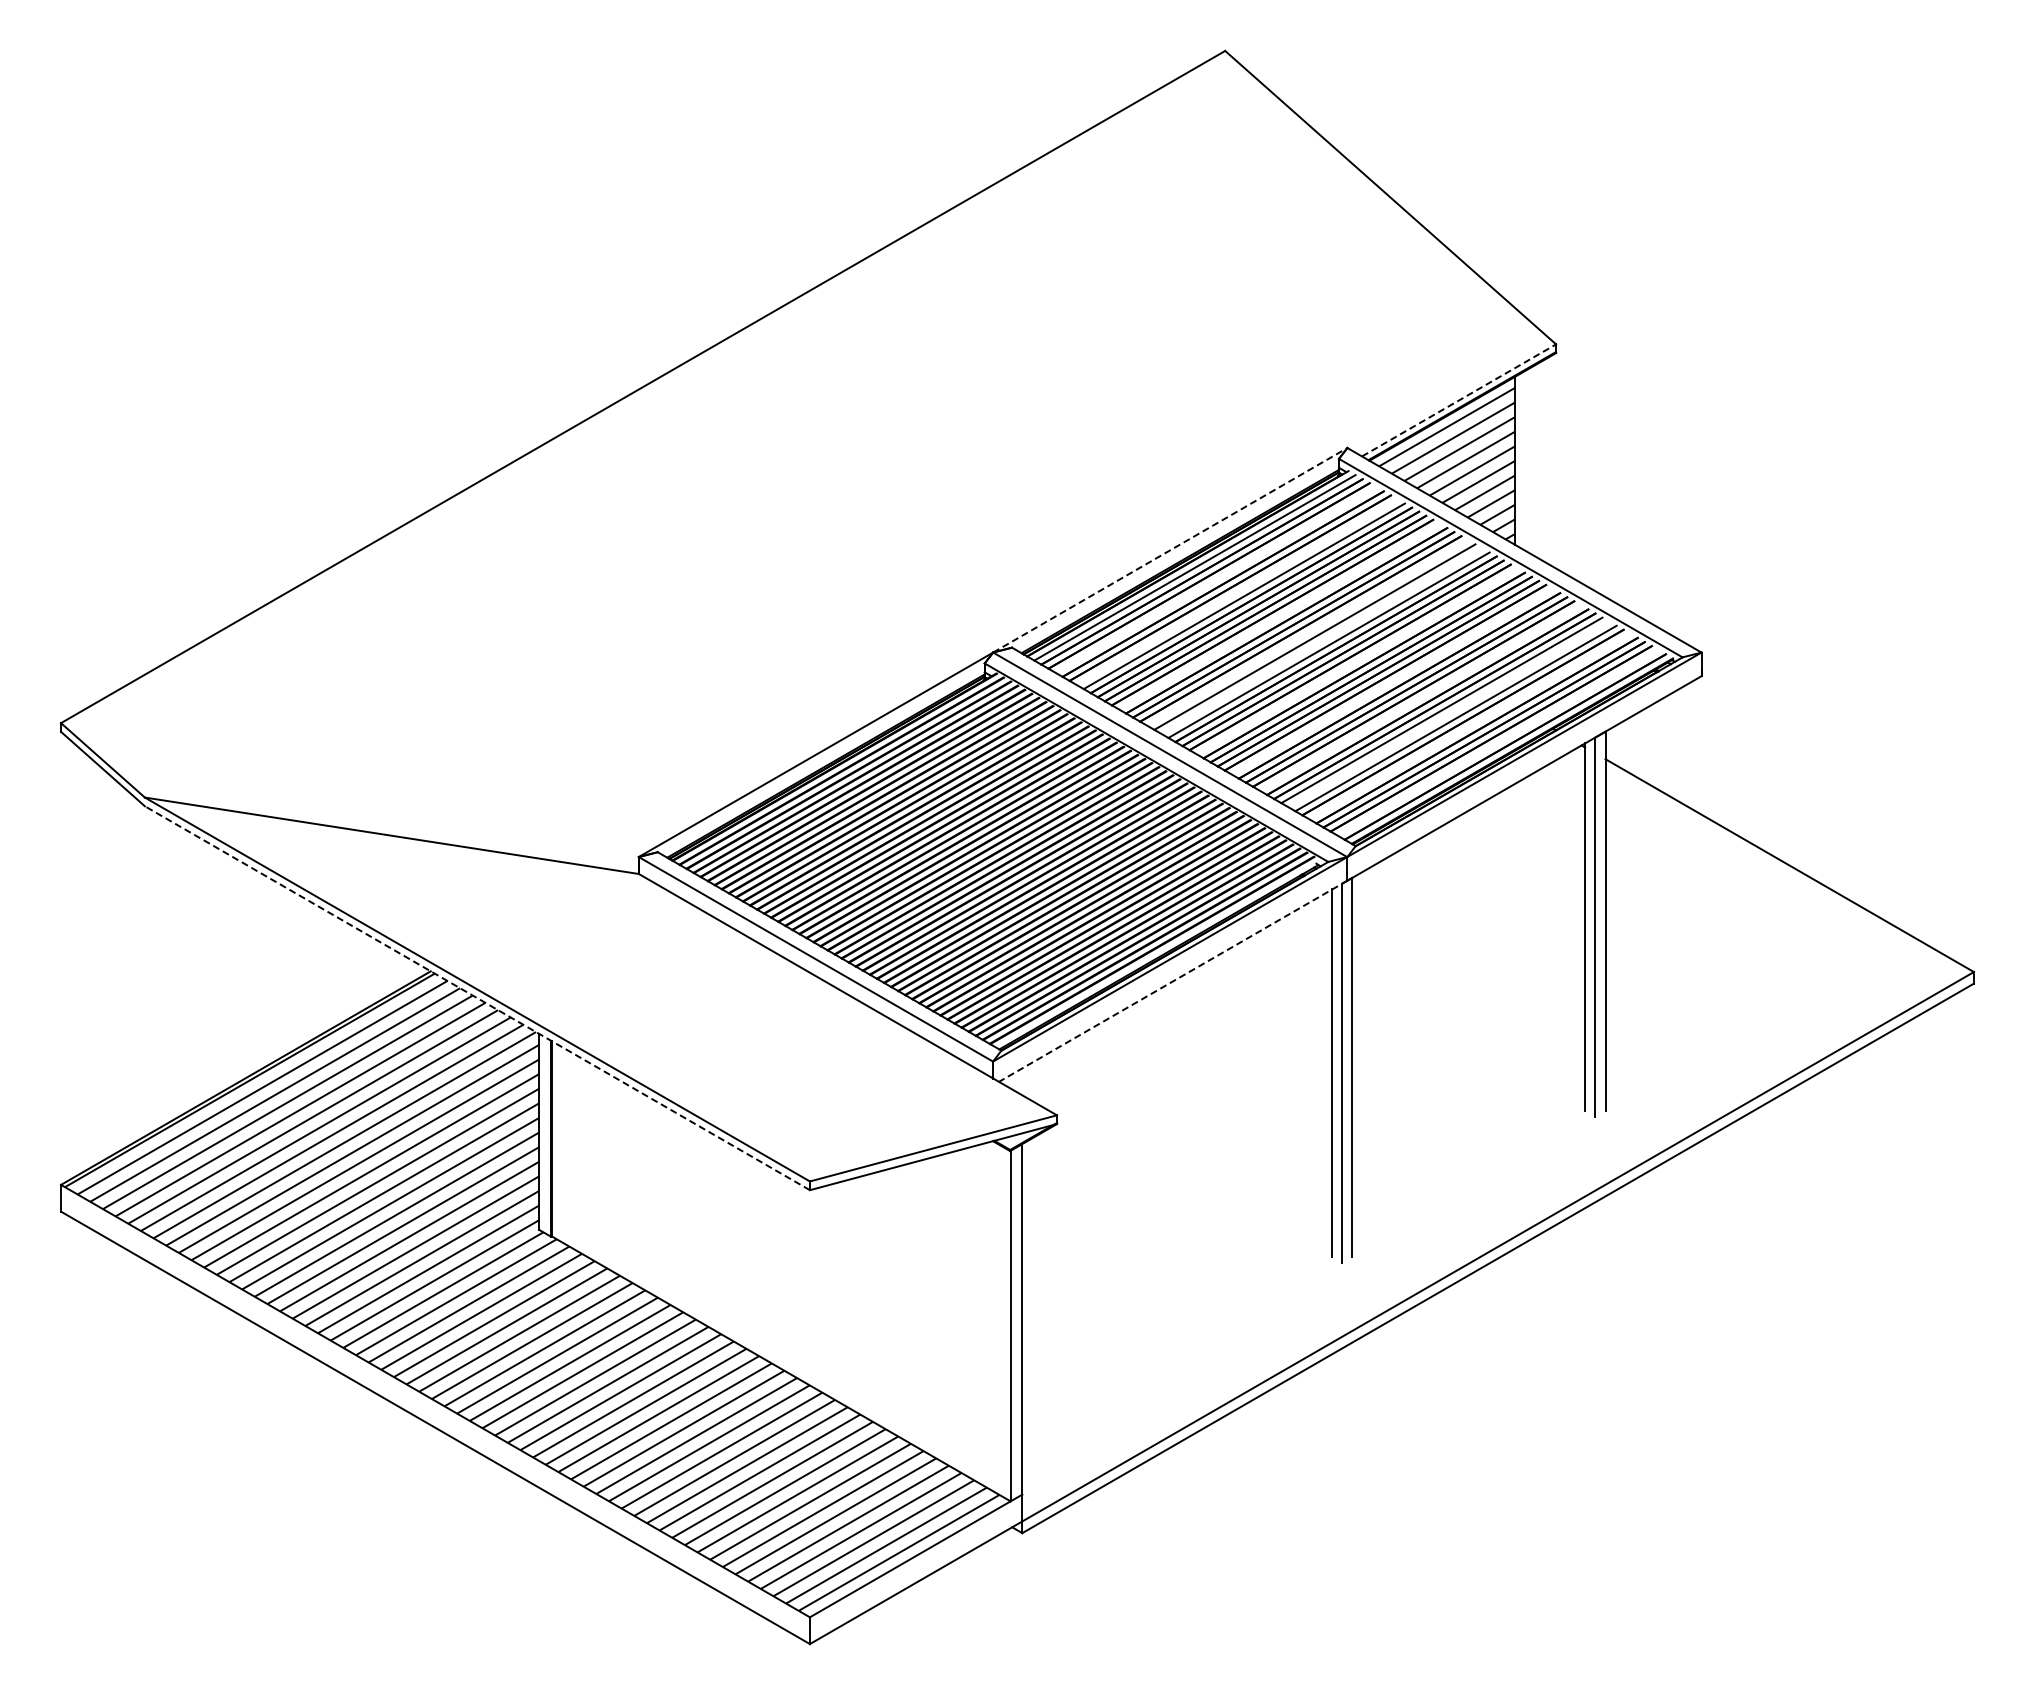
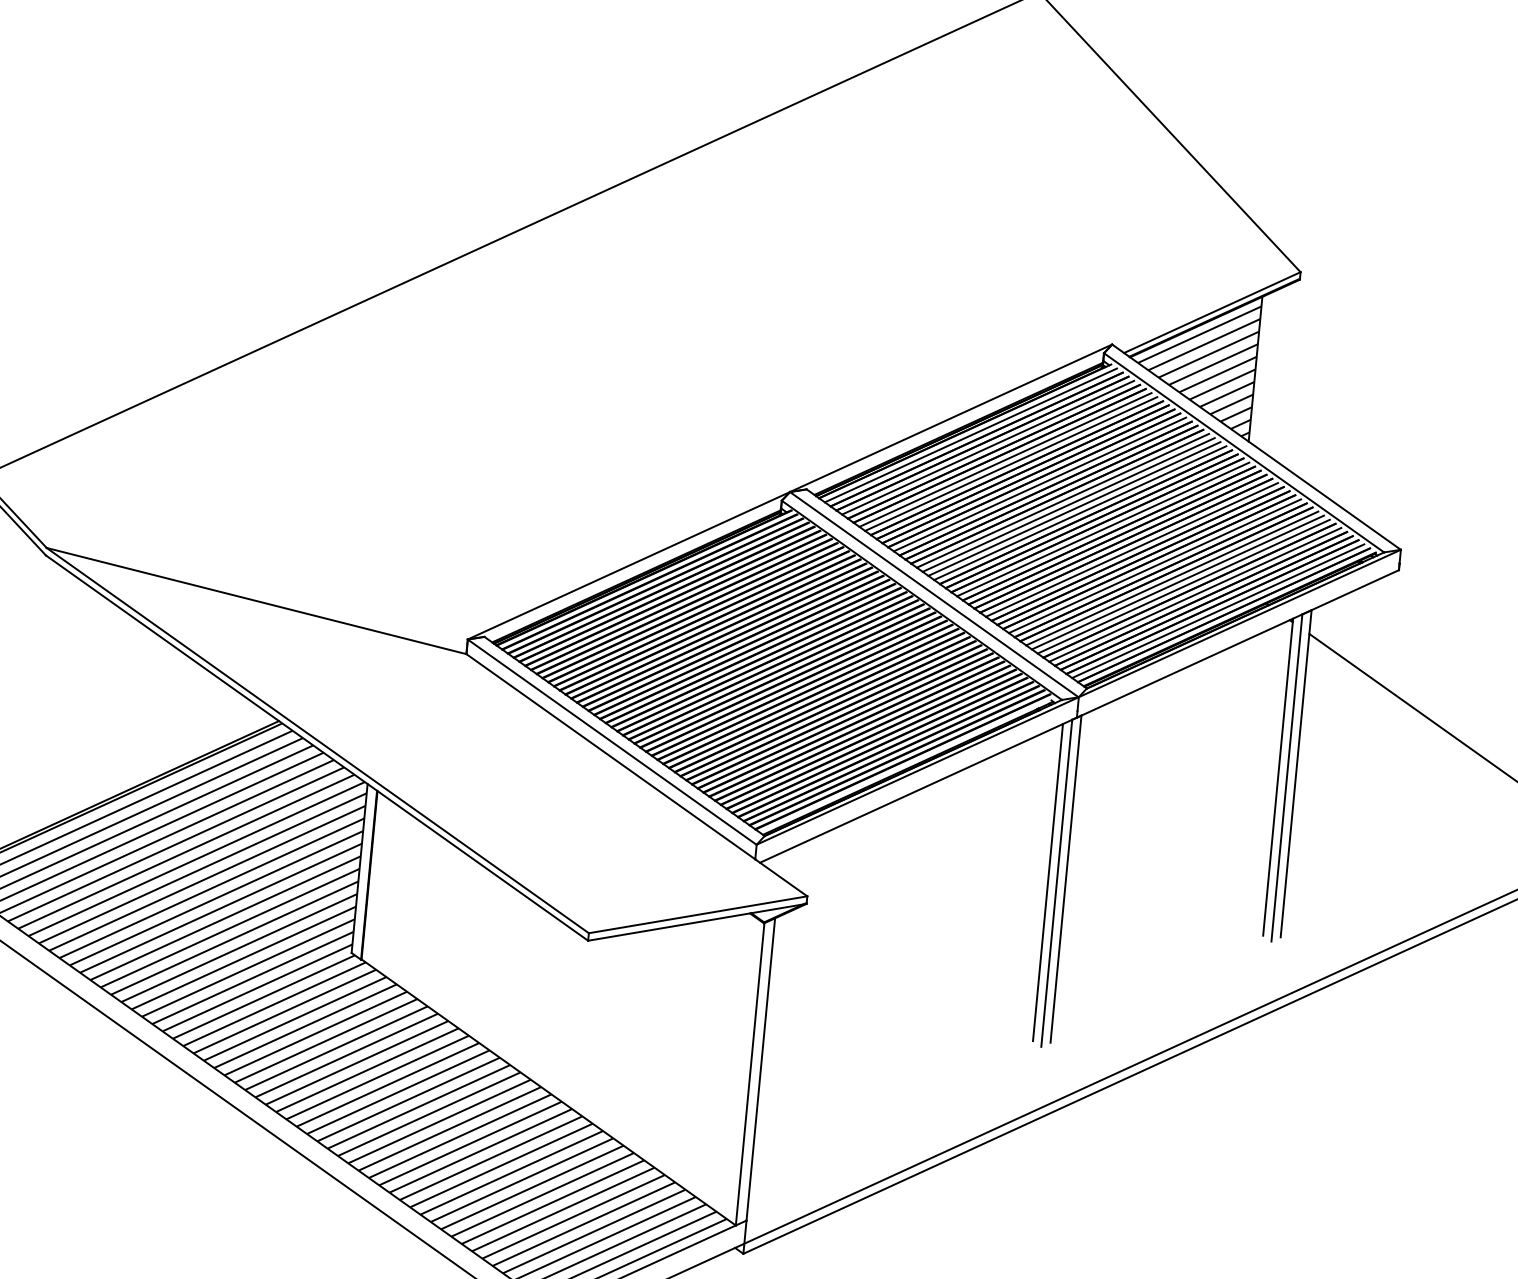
line: (1459, 400) -> (1212, 312), dashed -> solid
line: (1170, 550) -> (951, 418), dashed -> solid
line: (1215, 579) -> (987, 447), added
line: (1236, 592) -> (1004, 460), added
line: (1279, 616) -> (1039, 484), added
line: (1307, 632) -> (1062, 500), added
line: (1321, 640) -> (1074, 508), added
line: (1356, 661) -> (1102, 529), added
line: (1392, 681) -> (1132, 549), added
line: (1420, 697) -> (1154, 565), added
line: (1448, 714) -> (1177, 582), added
line: (1469, 726) -> (1194, 594), added
line: (1497, 742) -> (1217, 610), added
line: (1172, 981) -> (917, 790), dashed -> solid
line: (477, 998) -> (317, 748), dashed -> solid

